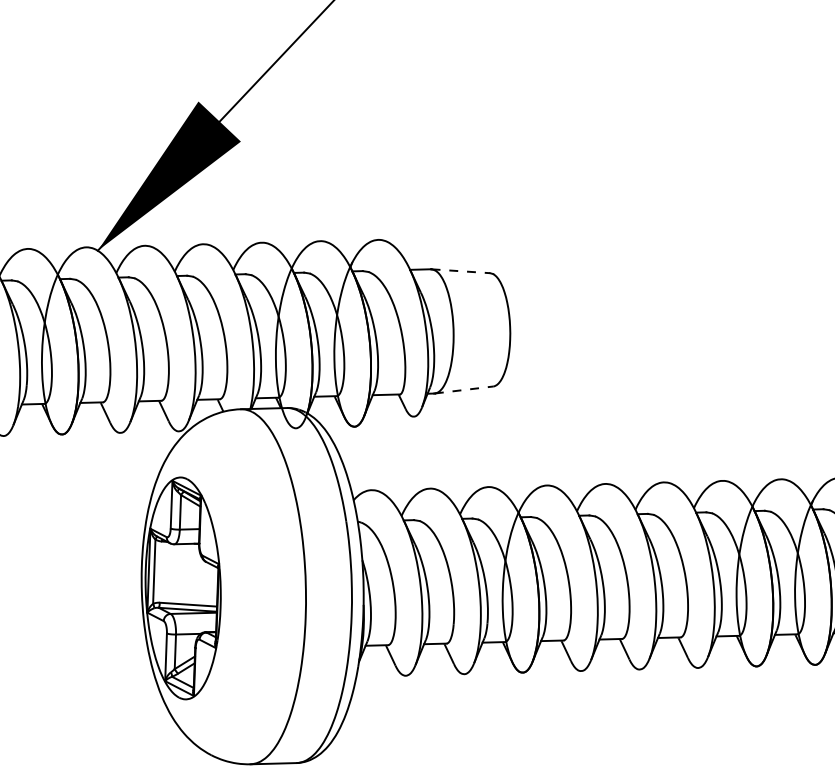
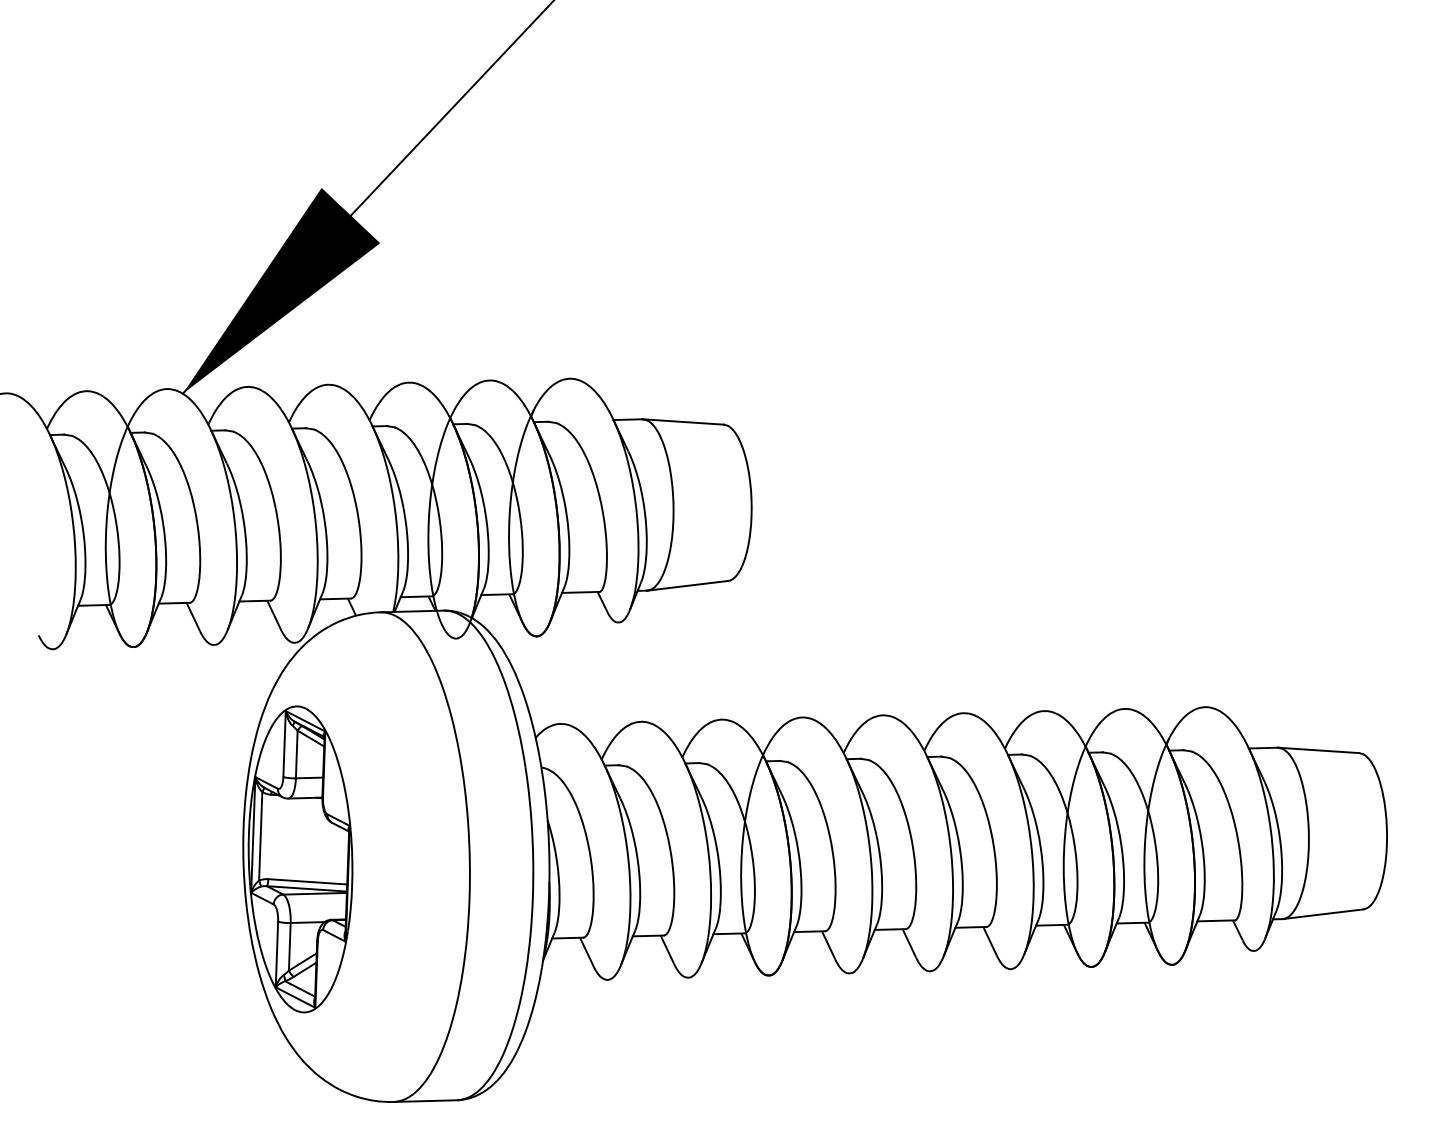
line: (461, 271) -> (684, 422), dashed -> solid
line: (464, 389) -> (688, 585), dashed -> solid

